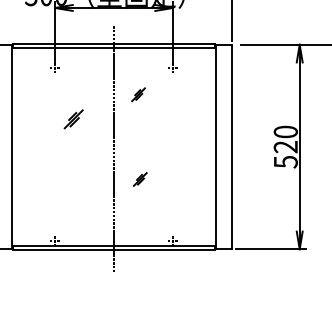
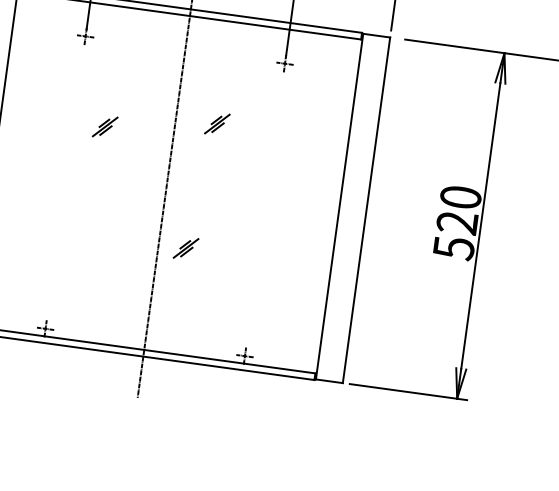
part: (138, 94) -> (217, 123), moved
part: (73, 119) -> (104, 127), size x0.71
part: (139, 179) -> (184, 248), moved

